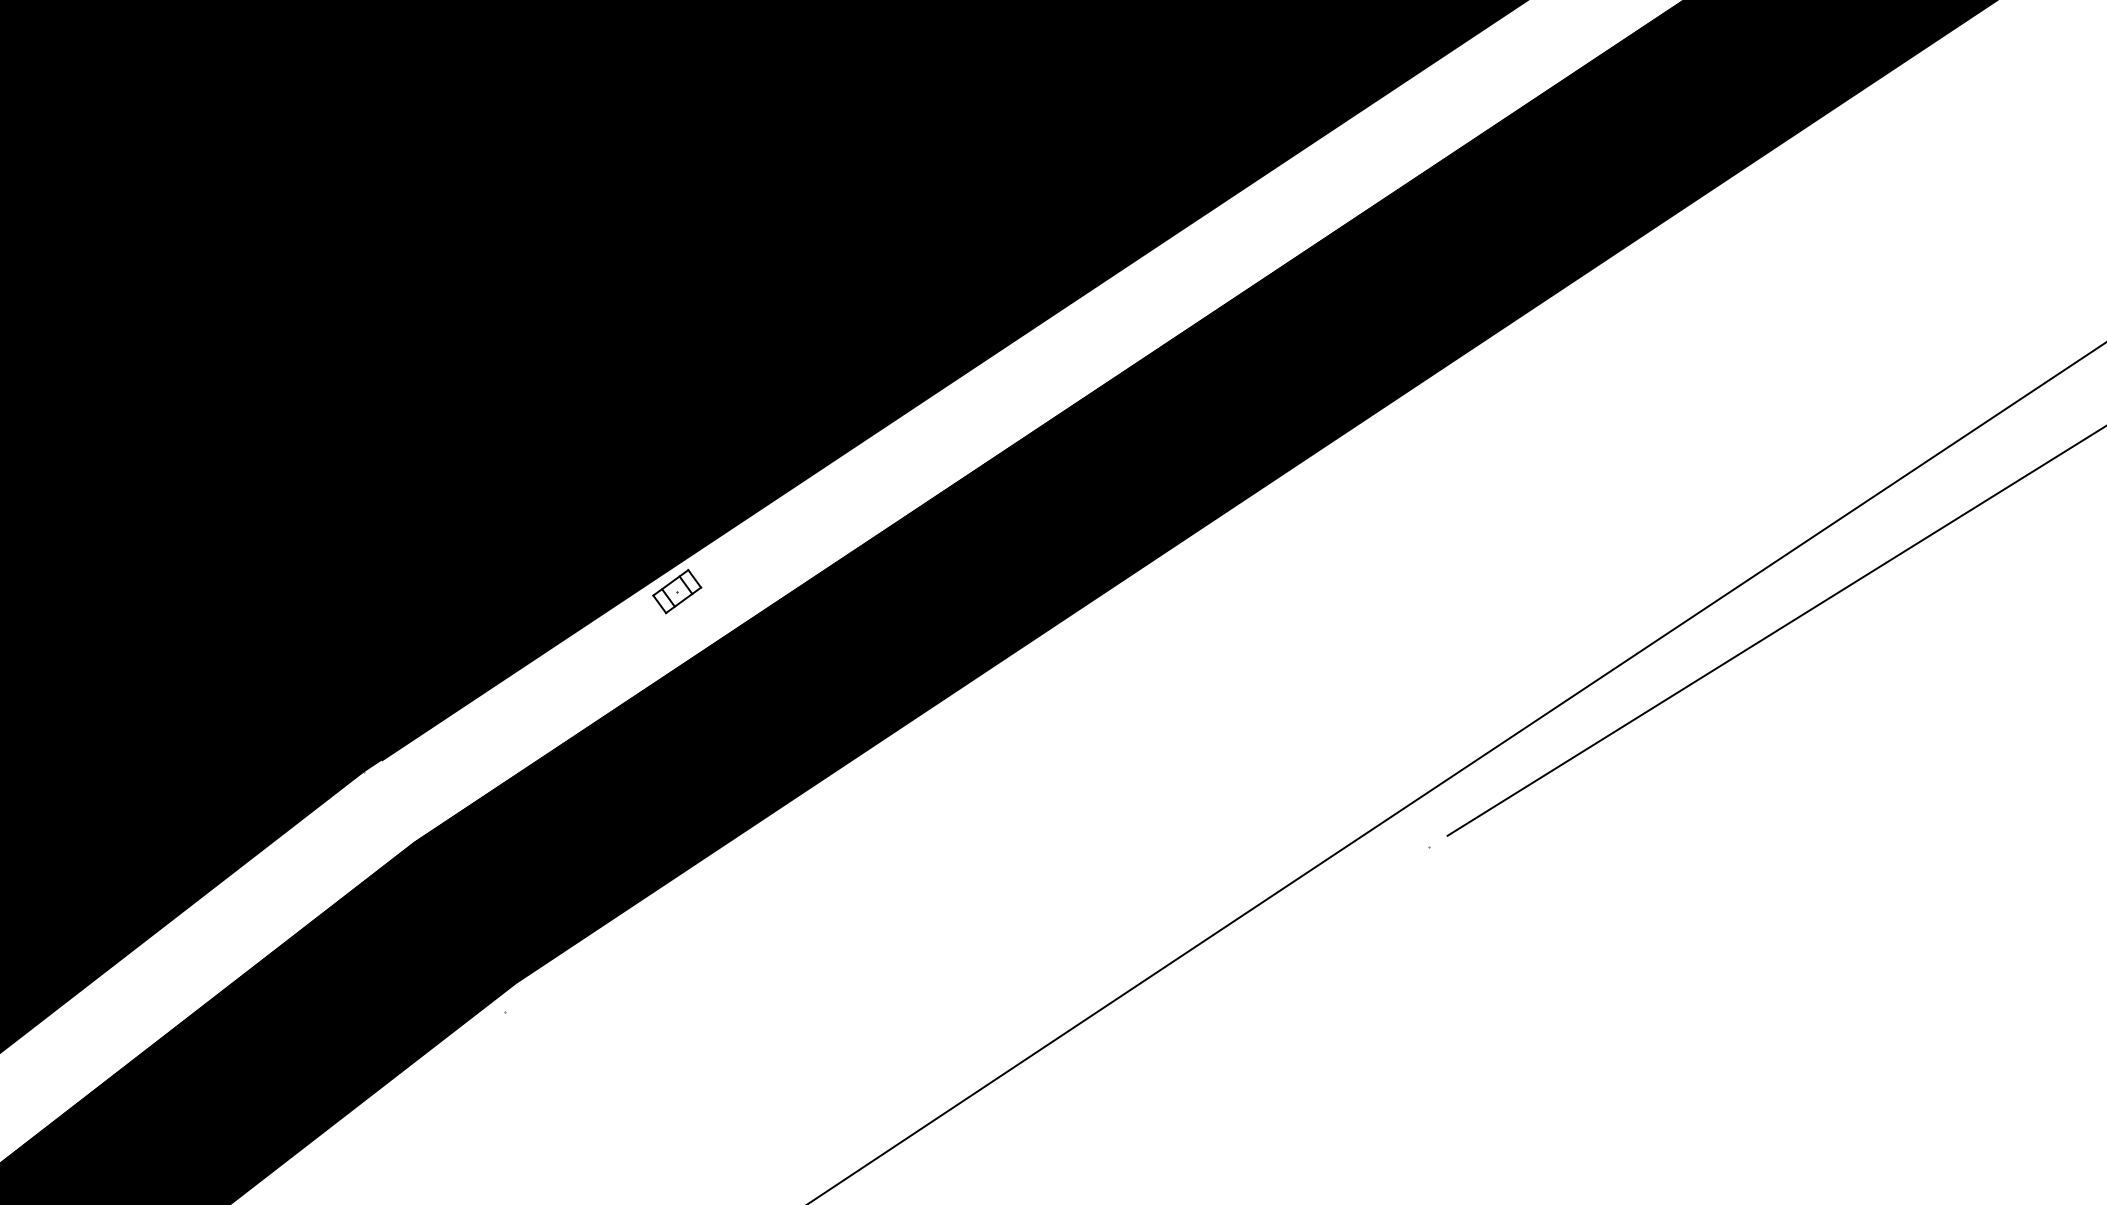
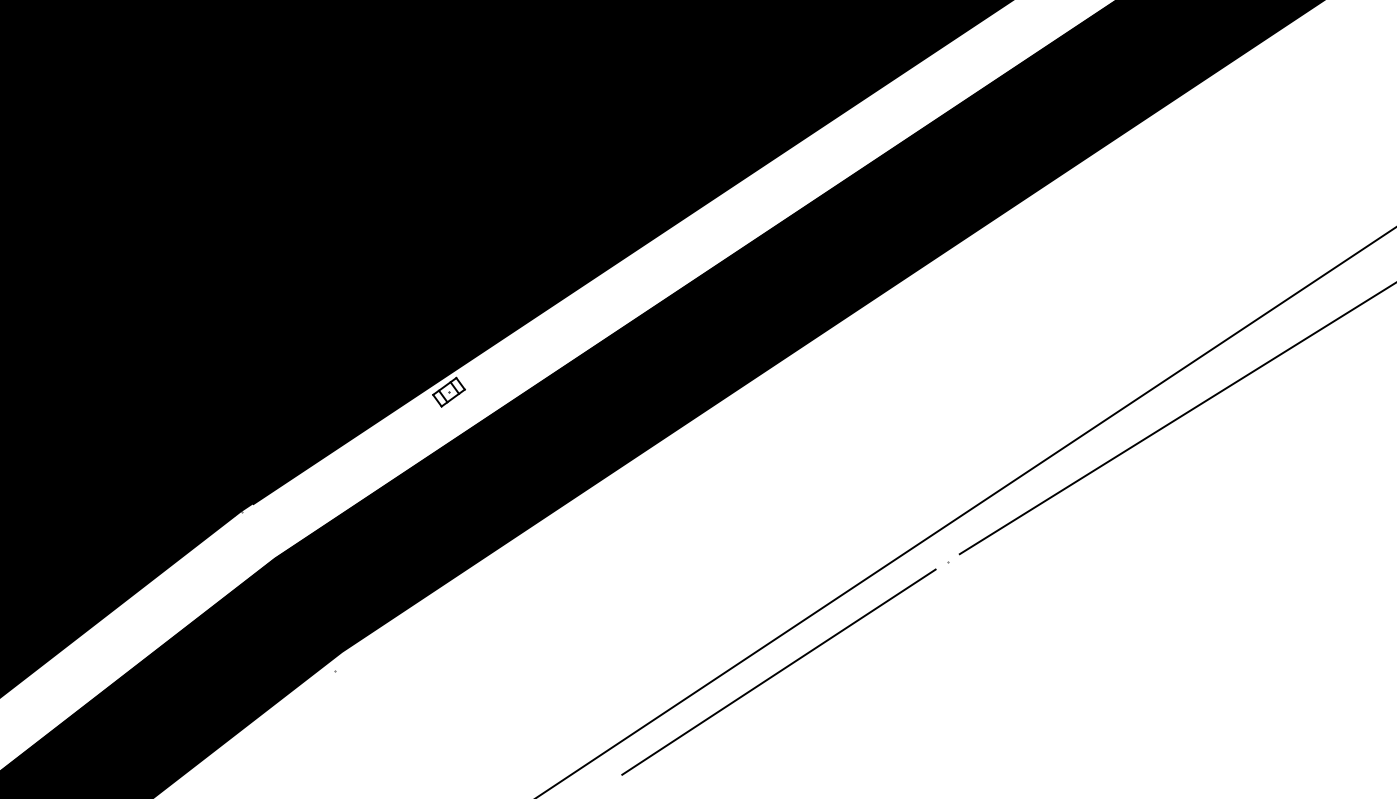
line: (1174, 1012) -> (778, 671), added

